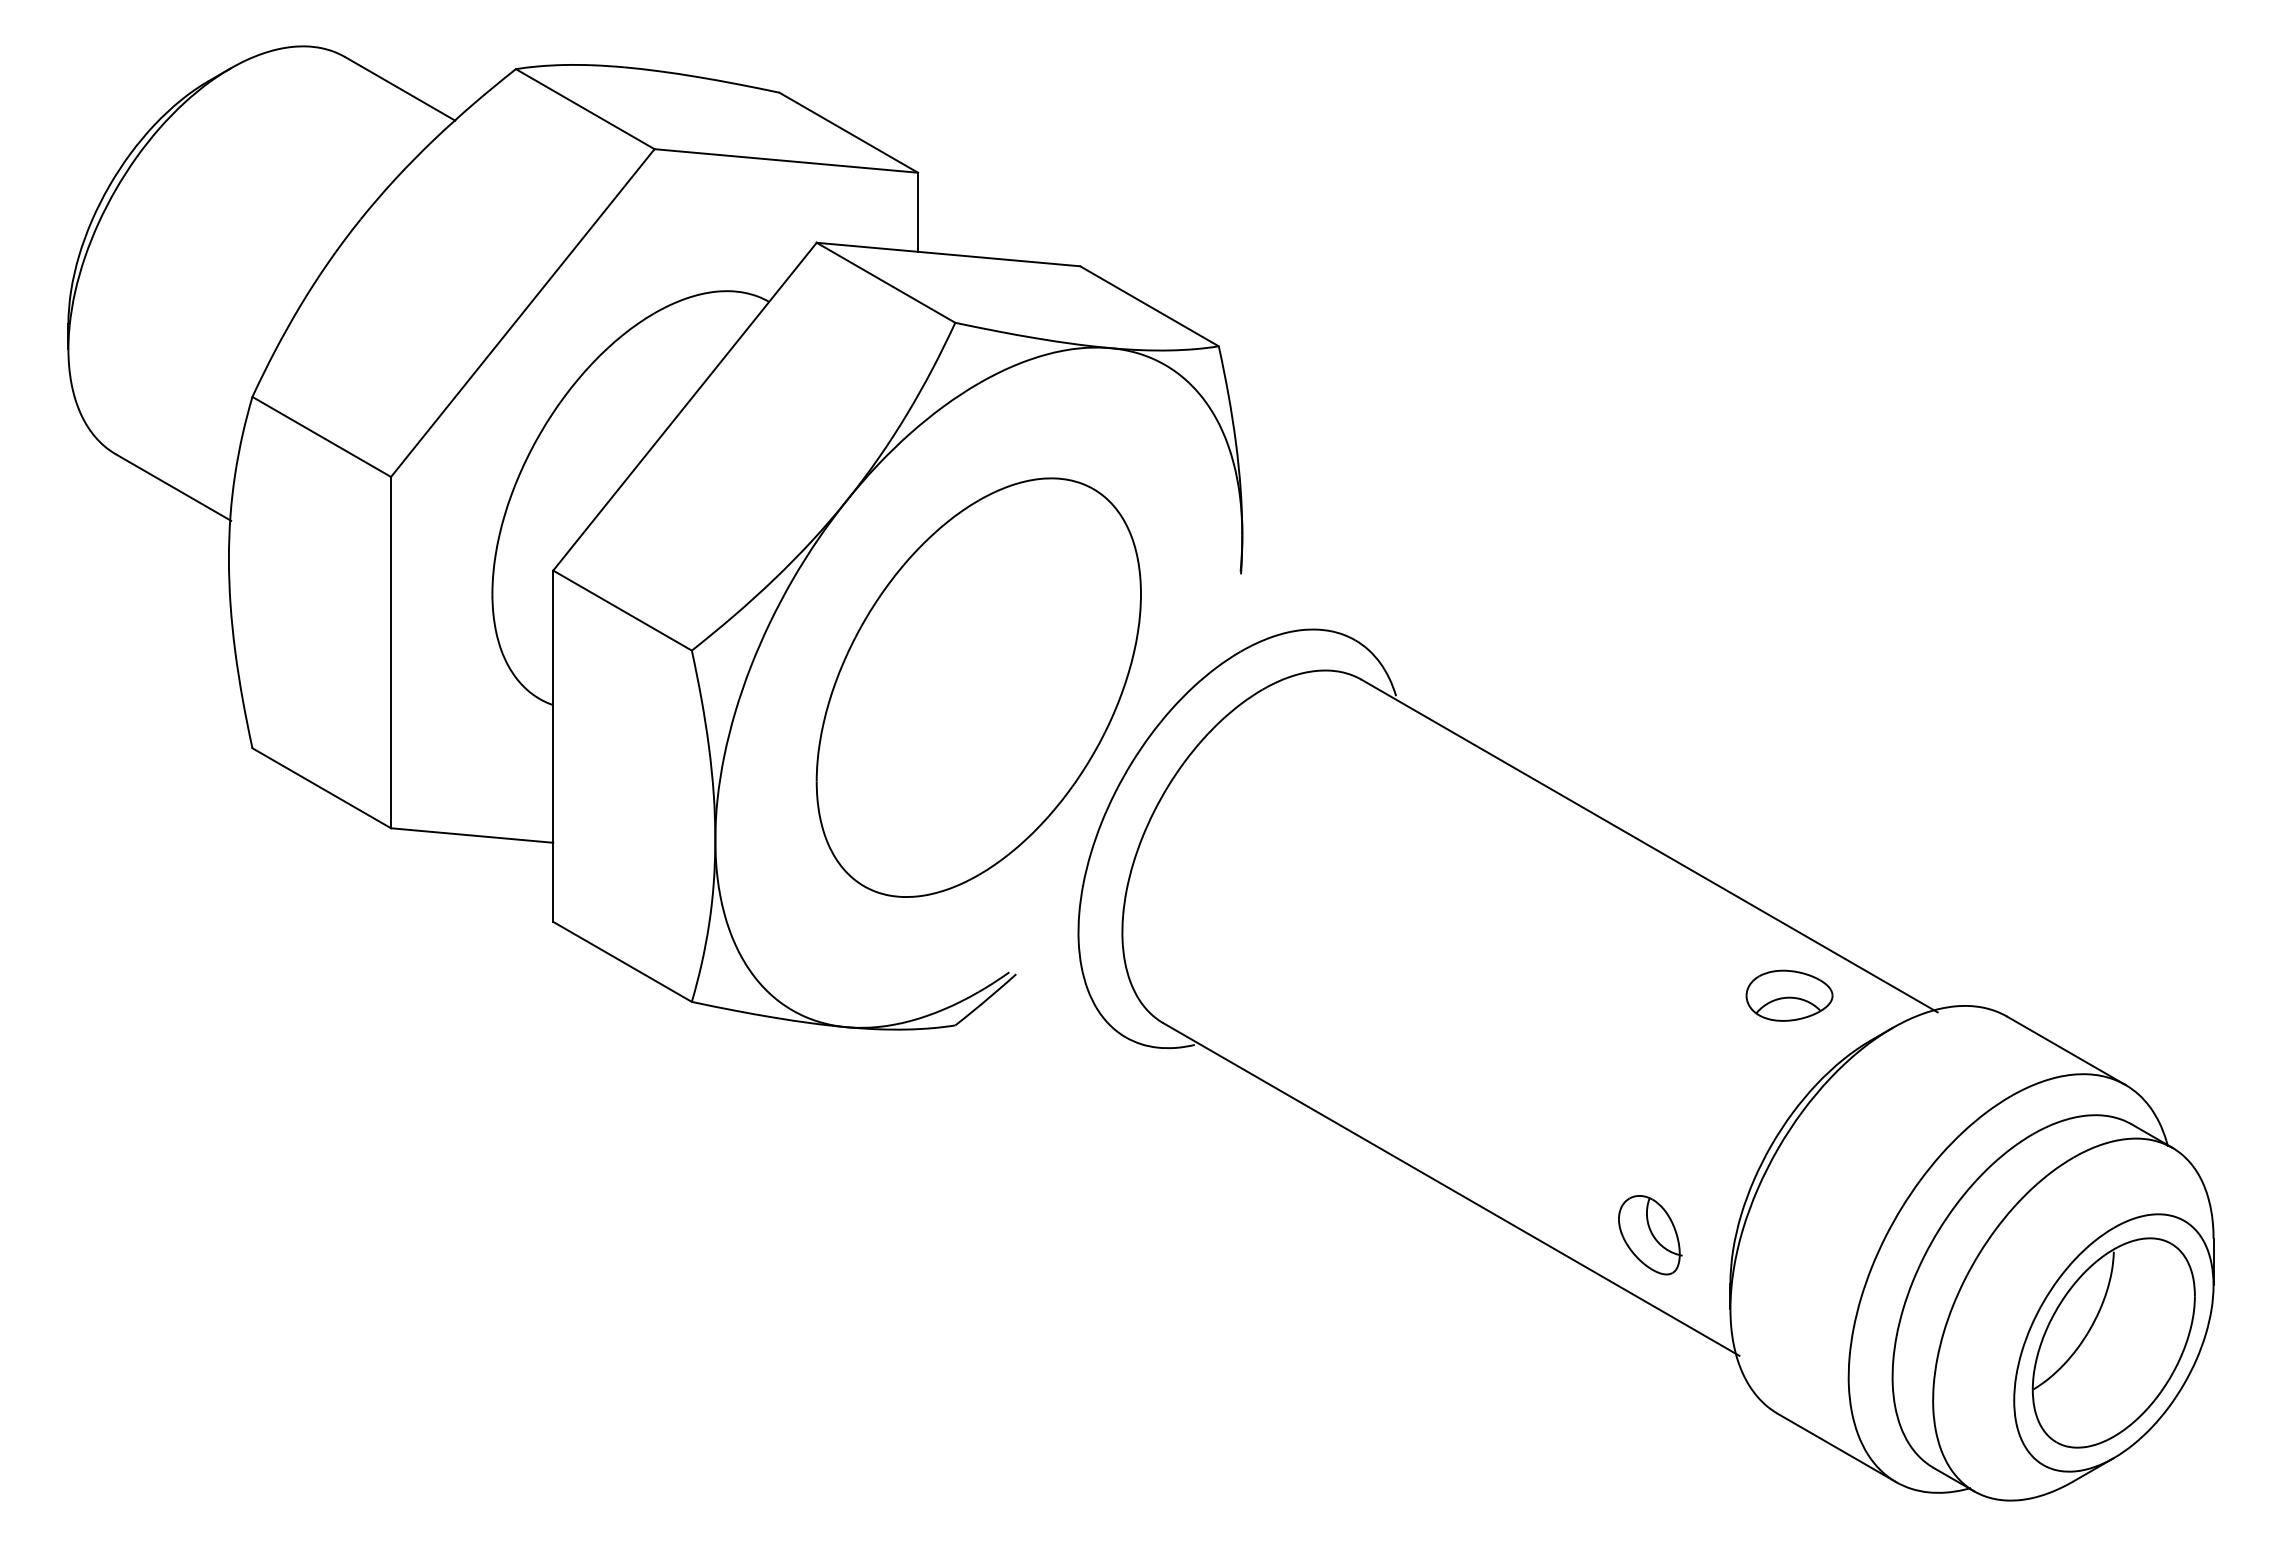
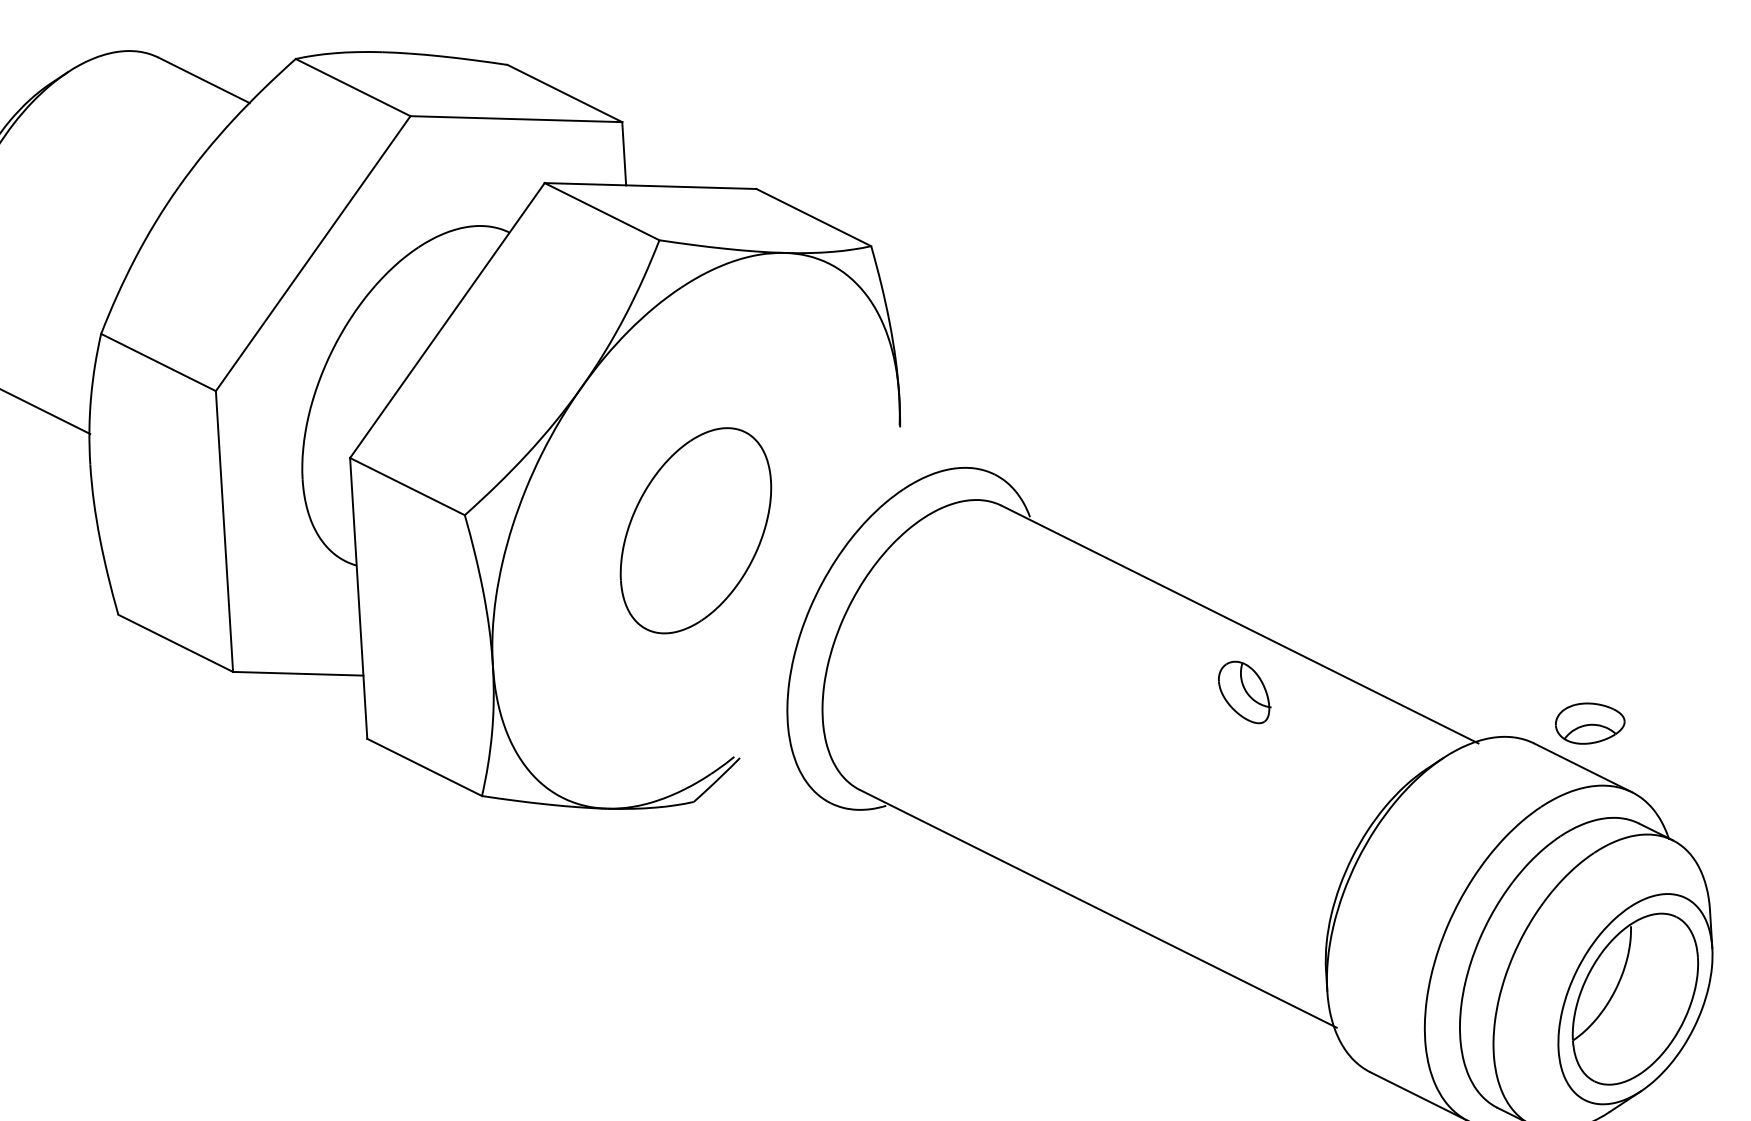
part: (978, 687) -> (695, 530), size x0.6
part: (1789, 995) -> (1590, 723), moved
part: (1650, 1235) -> (1244, 692), moved

